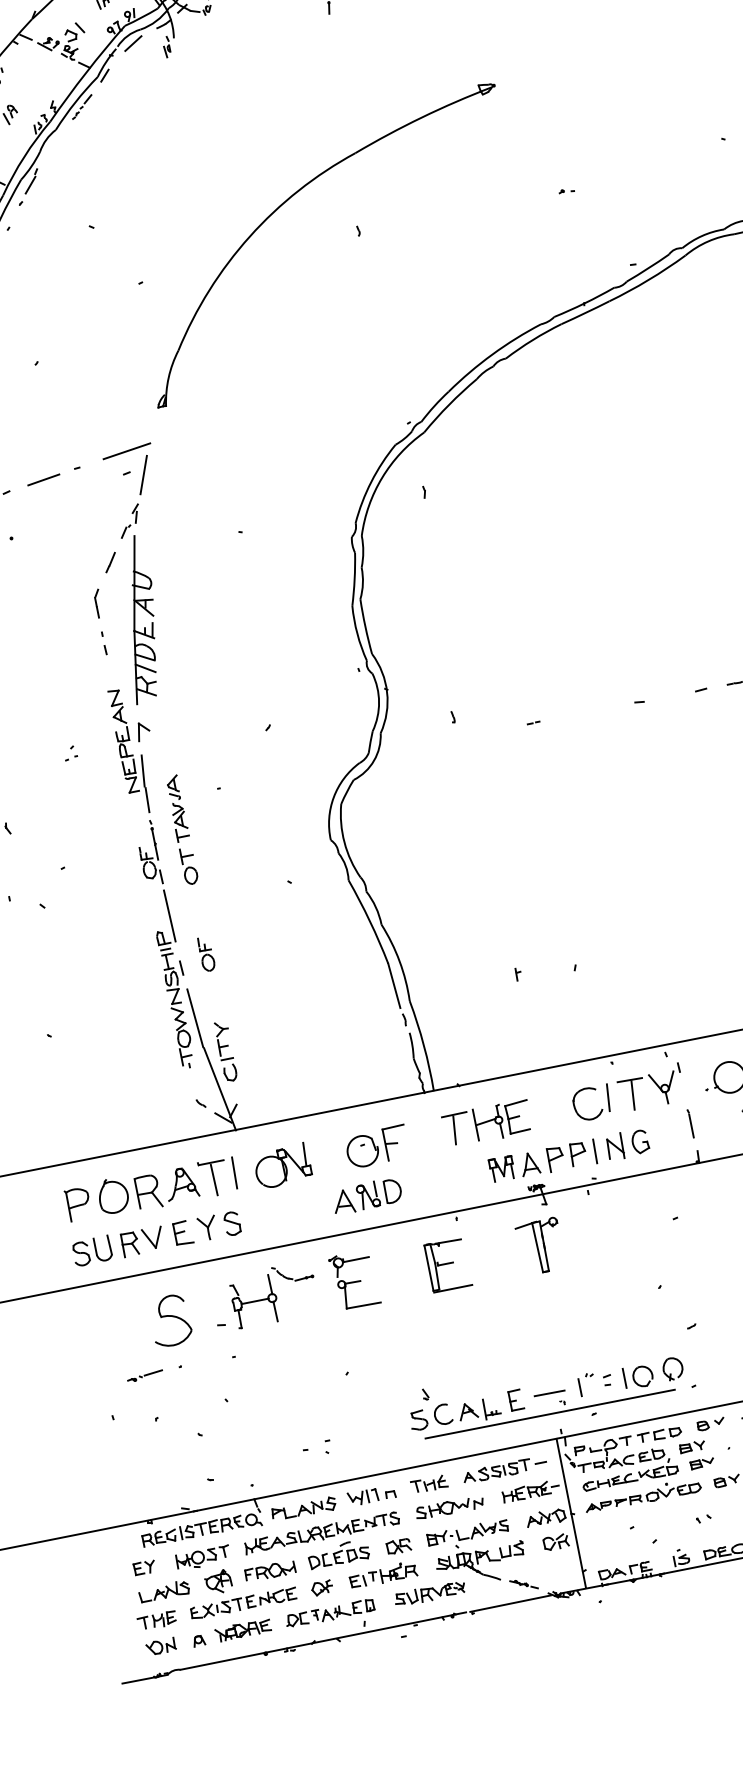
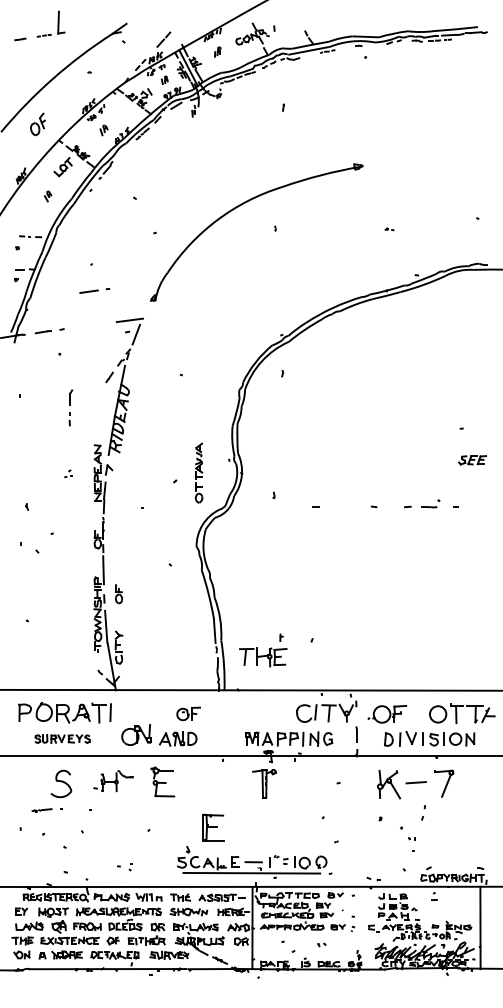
part: (53, 475) -> (94, 290), moved
part: (101, 621) -> (70, 407), moved
part: (182, 828) -> (199, 472), moved
part: (487, 1123) -> (263, 657), moved
part: (376, 1146) -> (188, 713), size x0.7
part: (281, 1165) -> (136, 734), moved
part: (156, 1237) -> (62, 738), size x0.6
part: (447, 1264) -> (213, 827), moved
part: (264, 1295) -> (113, 780), size x0.7

